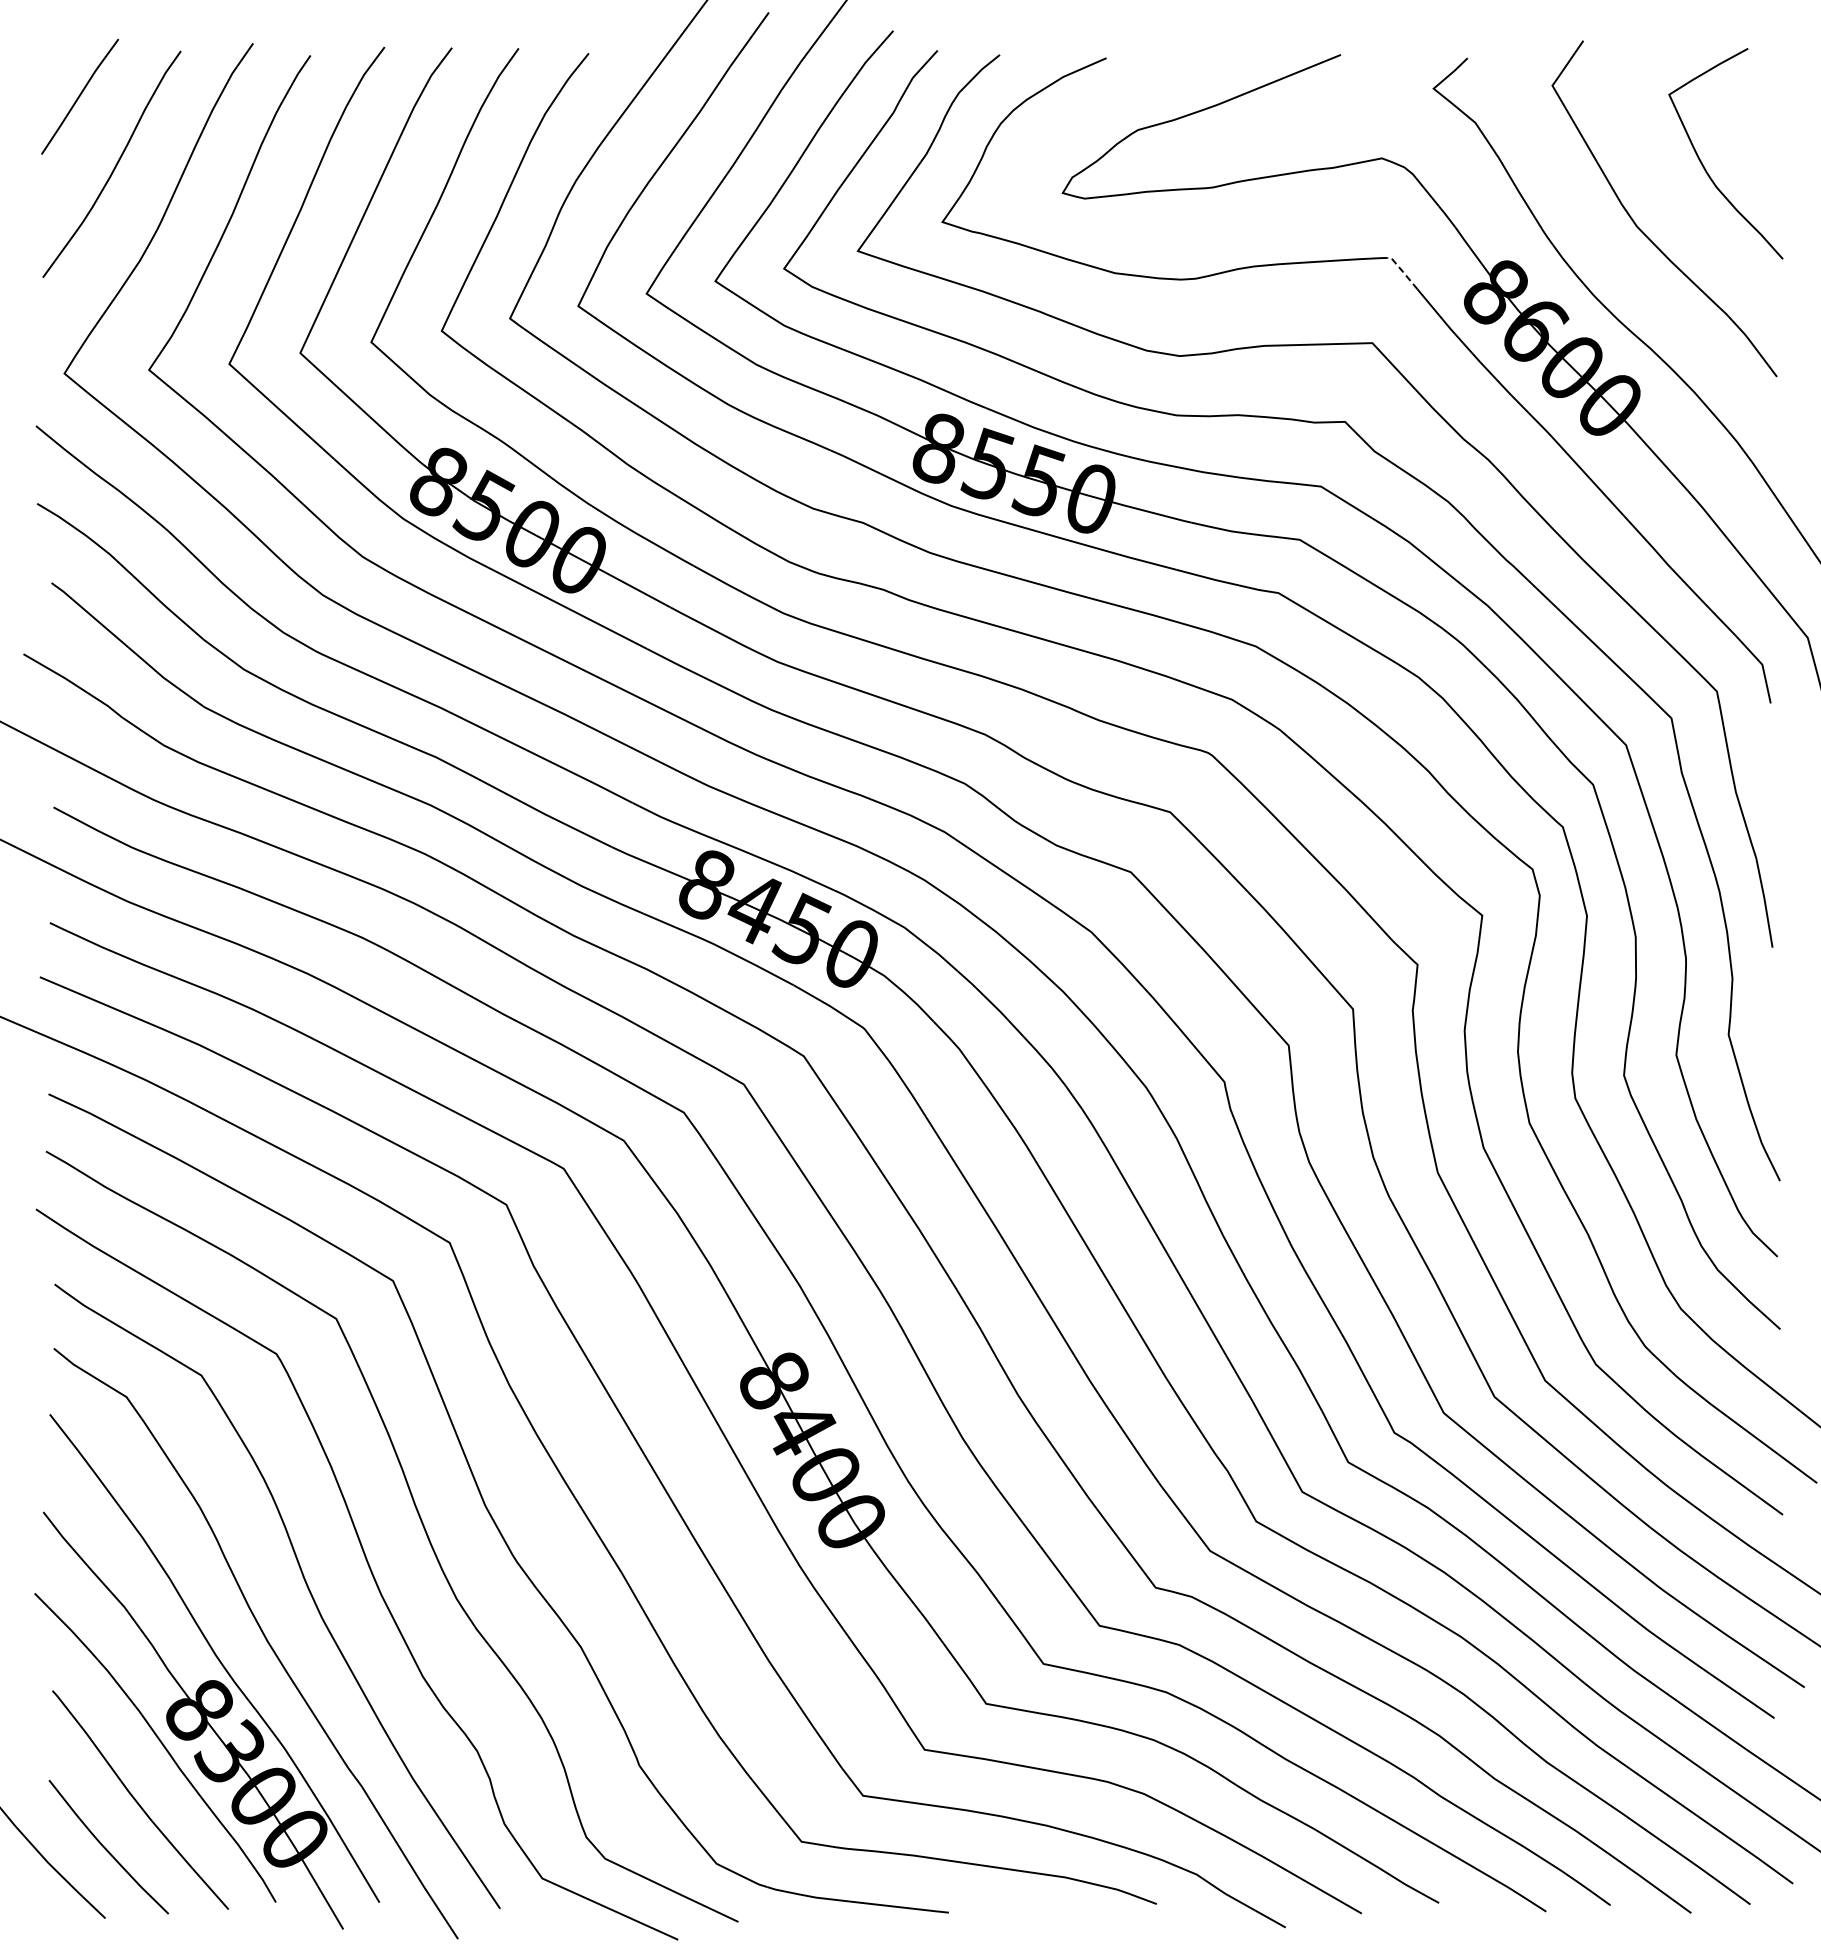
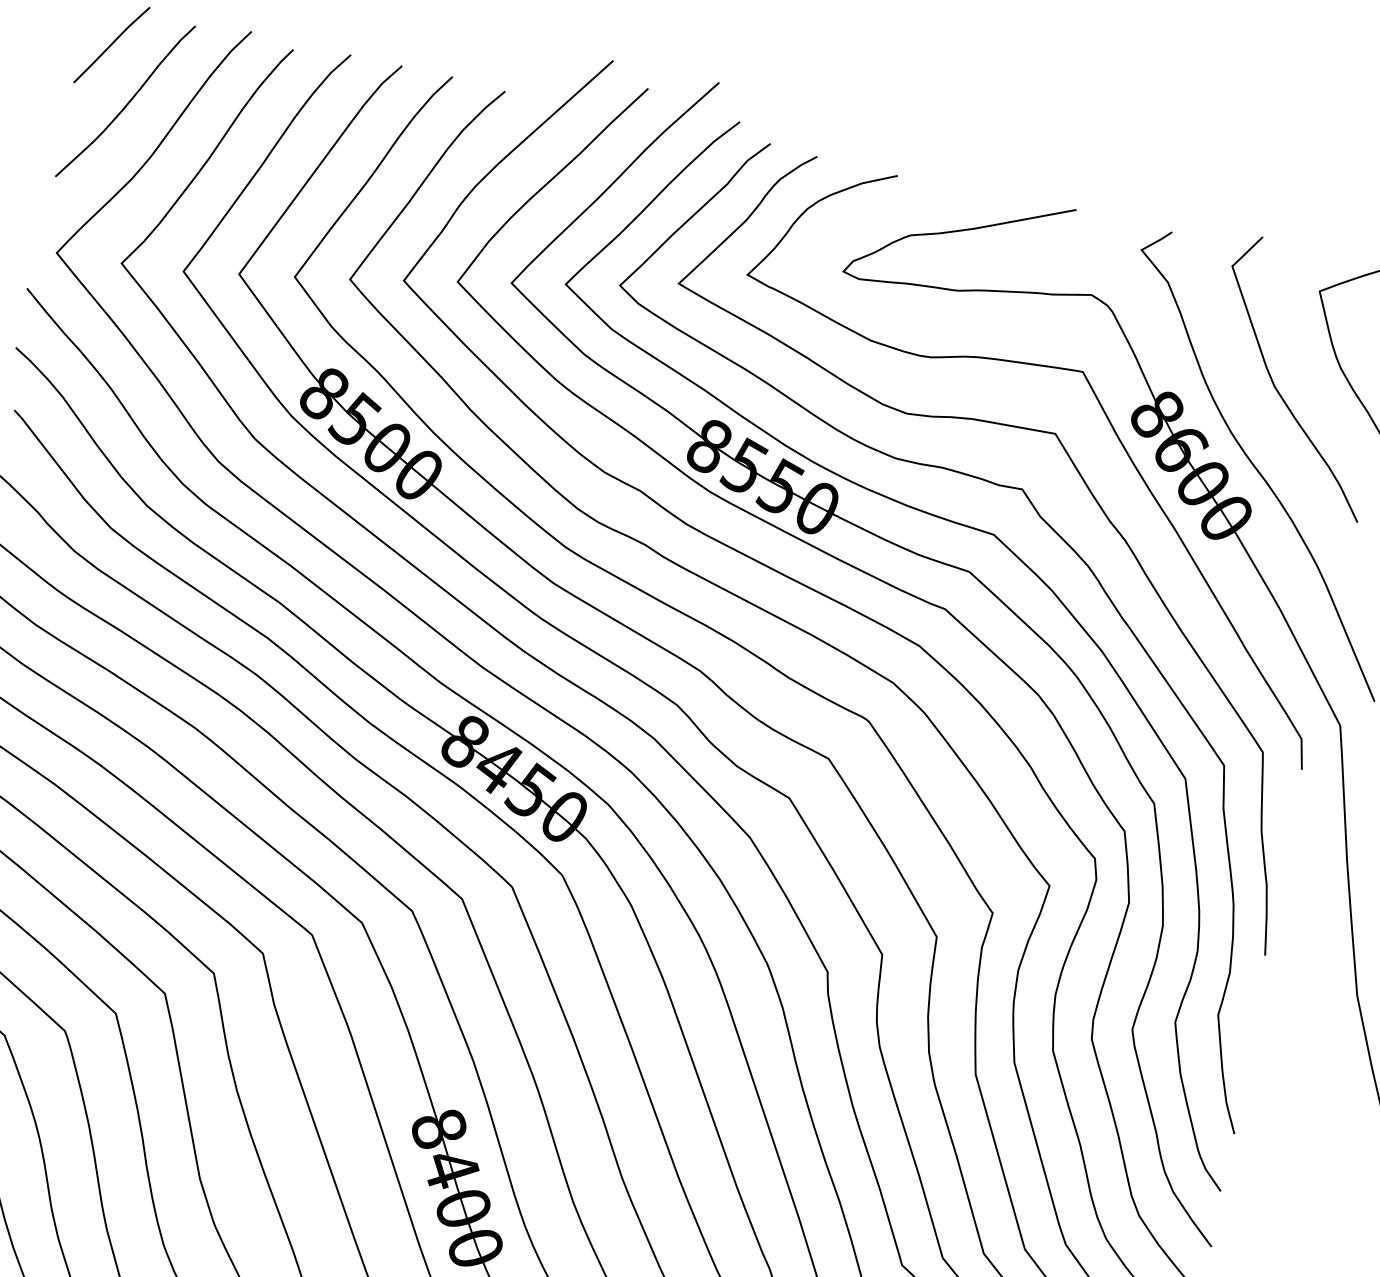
line: (1403, 272) -> (1090, 385), dashed -> solid

